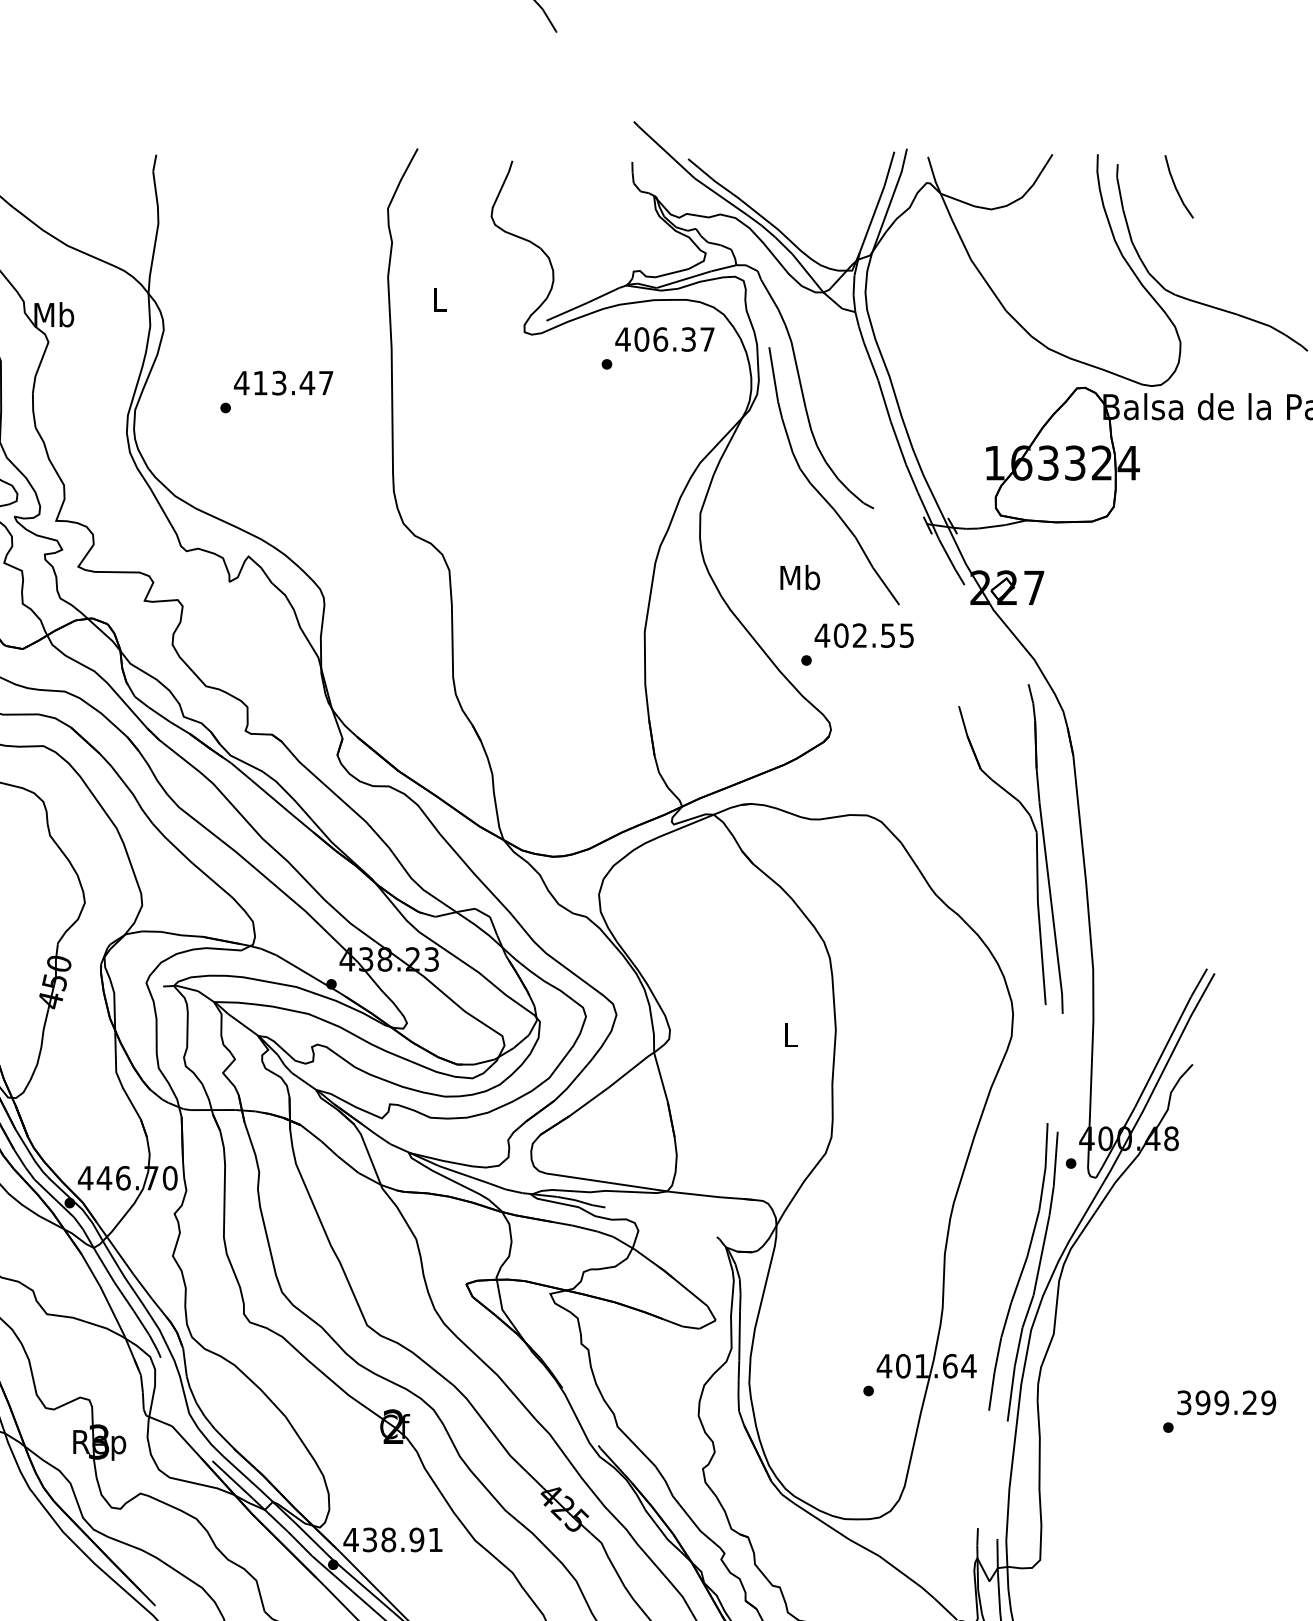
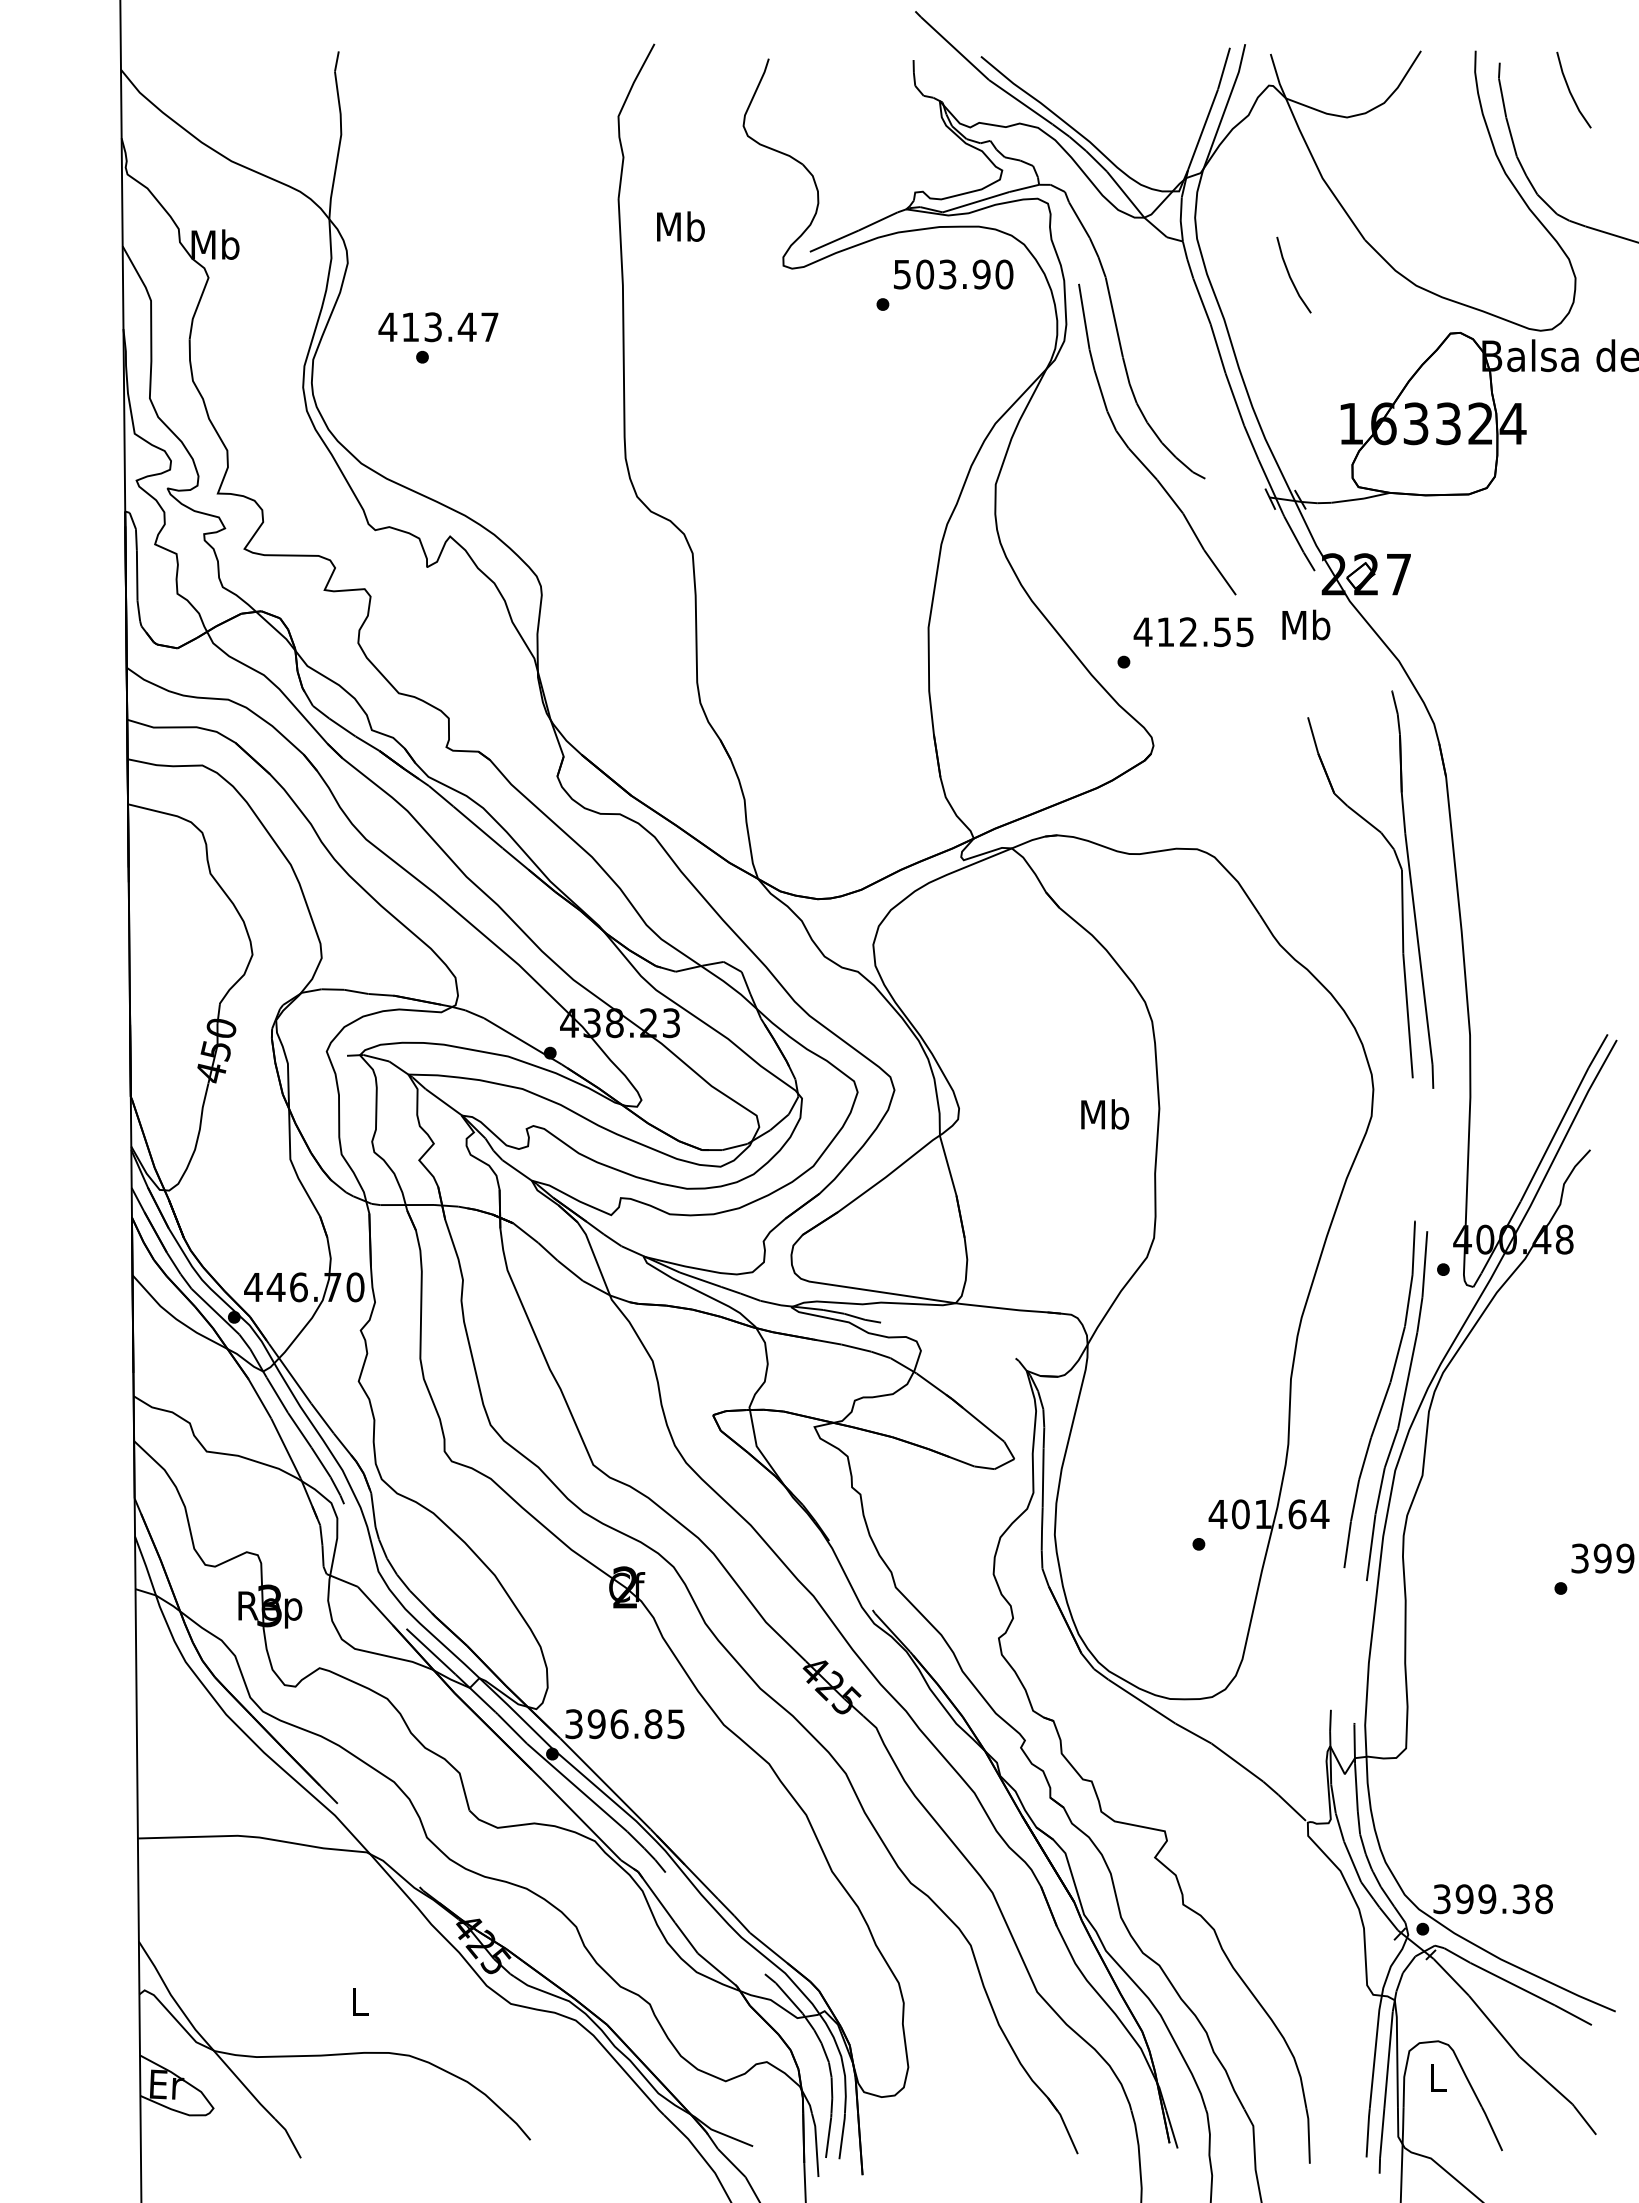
text: (439, 299) -> (680, 226), L -> Mb
text: (664, 339) -> (952, 274), 406.37 -> 503.90
line: (944, 340) -> (1290, 275), added
text: (283, 383) -> (438, 327), moved
text: (800, 577) -> (1306, 624), moved
text: (840, 635) -> (1165, 632), 402.55 -> 412.55
text: (791, 1035) -> (1105, 1114), L -> Mb
text: (392, 1540) -> (624, 1724), 438.91 -> 396.85

